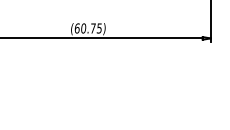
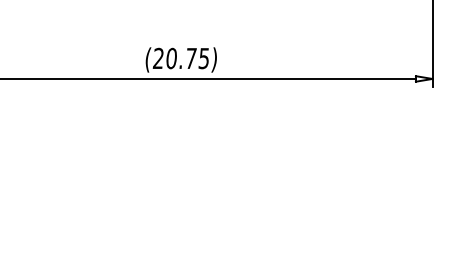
text: (76, 28) -> (156, 58), (60.75) -> (20.75)

